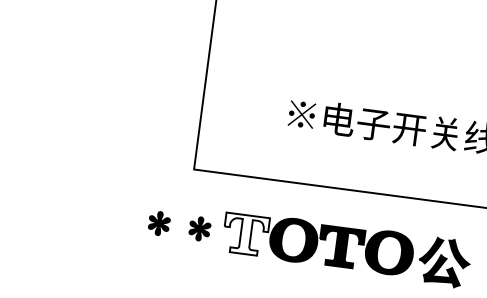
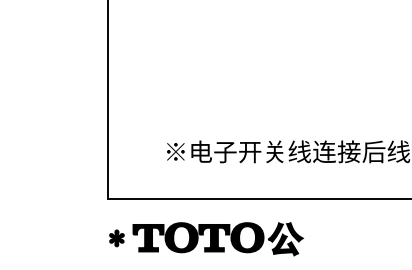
part: (158, 223) -> (88, 238), removed
fill: (245, 233) -> (148, 237), added

